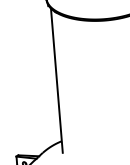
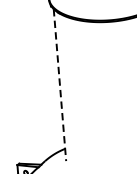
line: (56, 81) -> (59, 85), solid -> dashed

